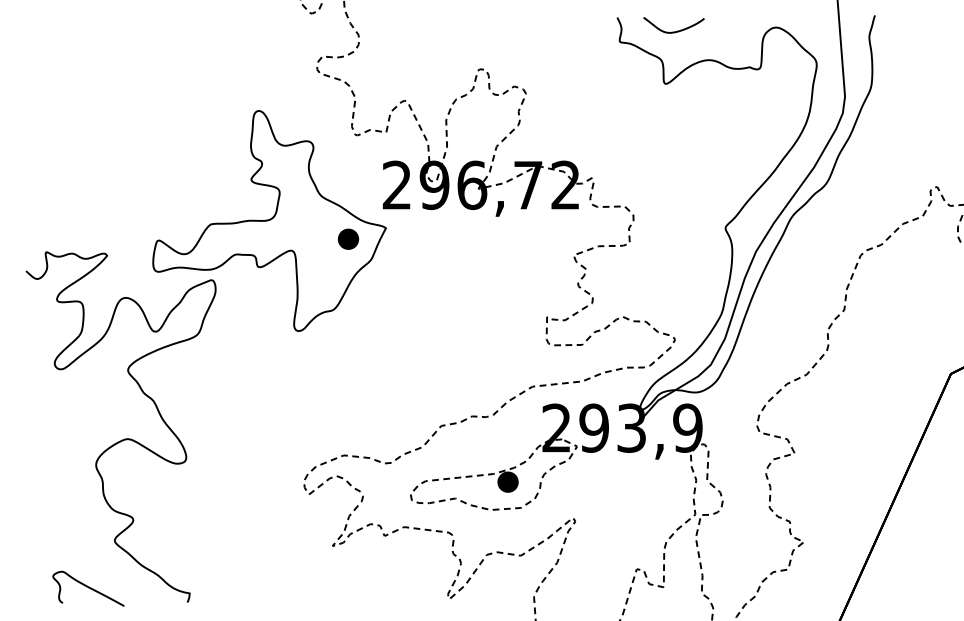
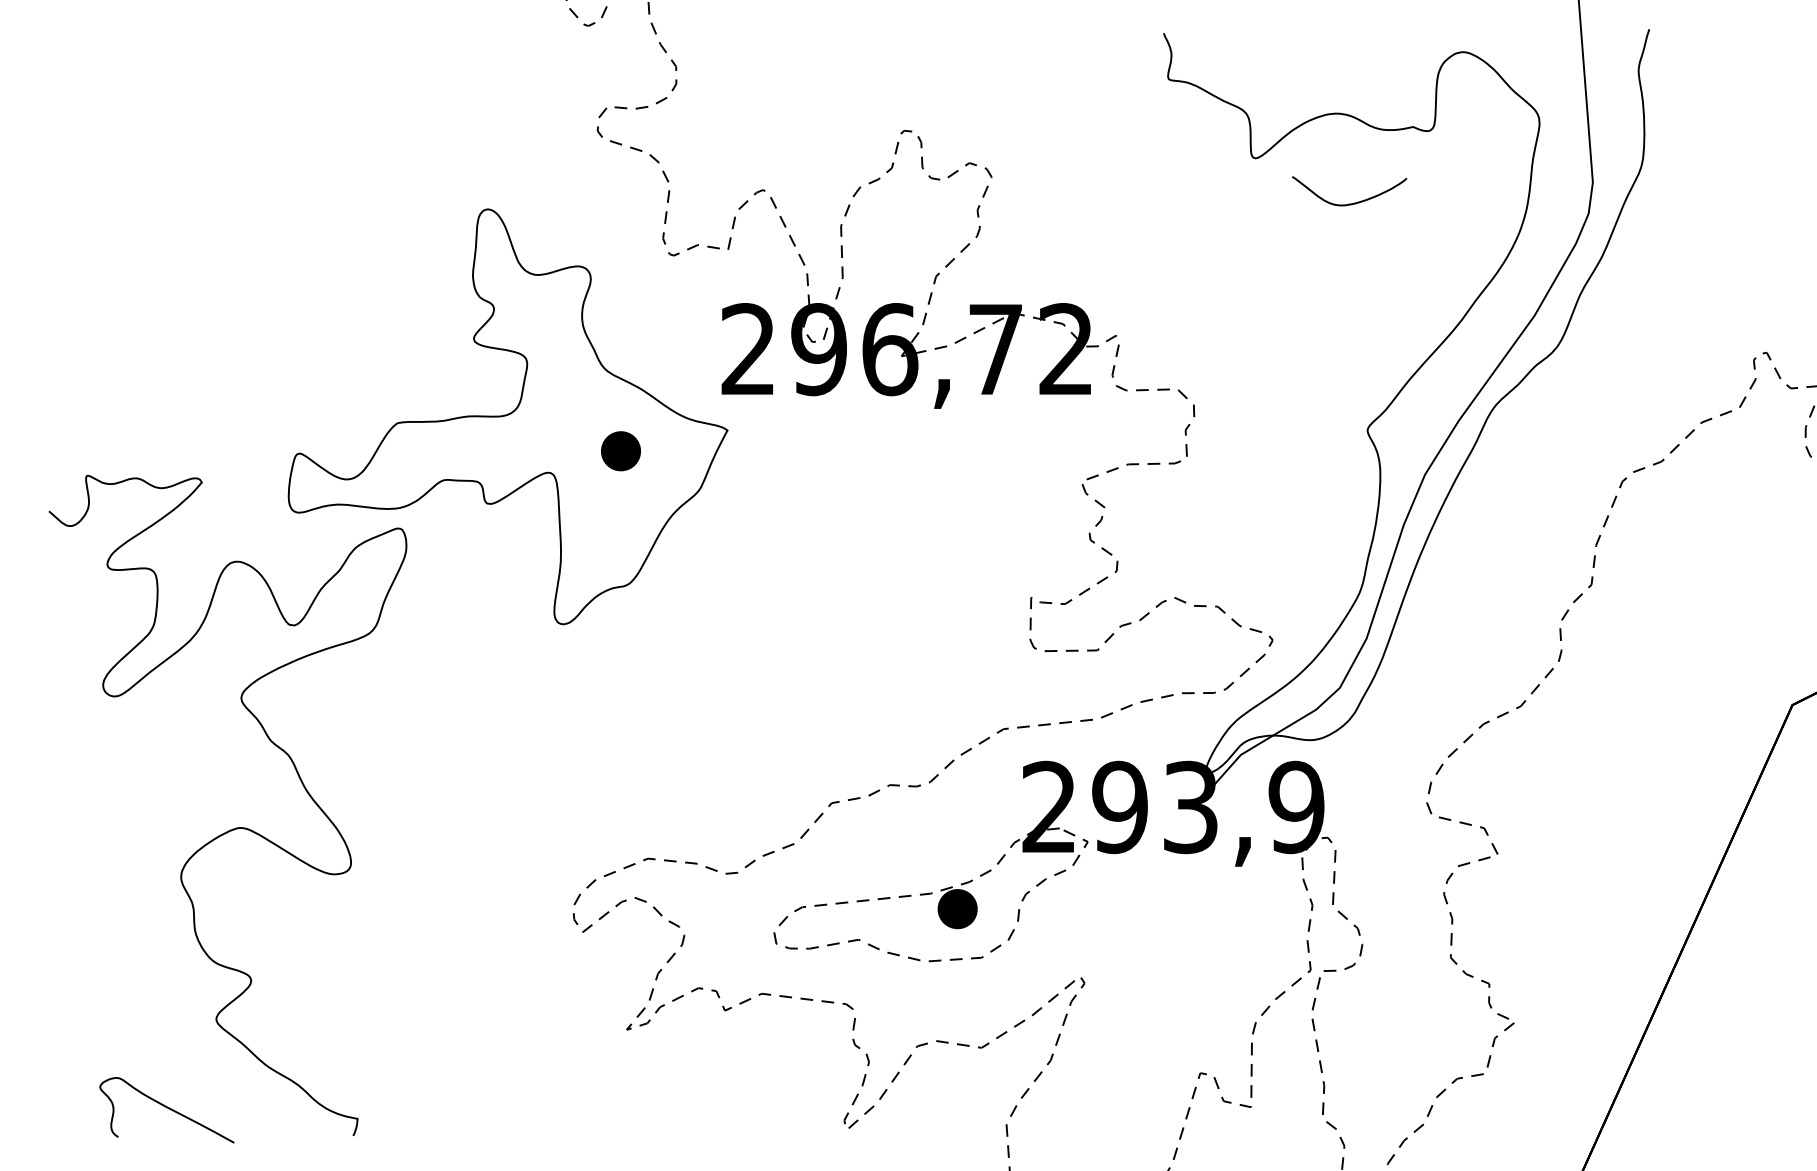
curve: (673, 31) -> (1348, 202), moved
part: (347, 238) -> (619, 449), moved

